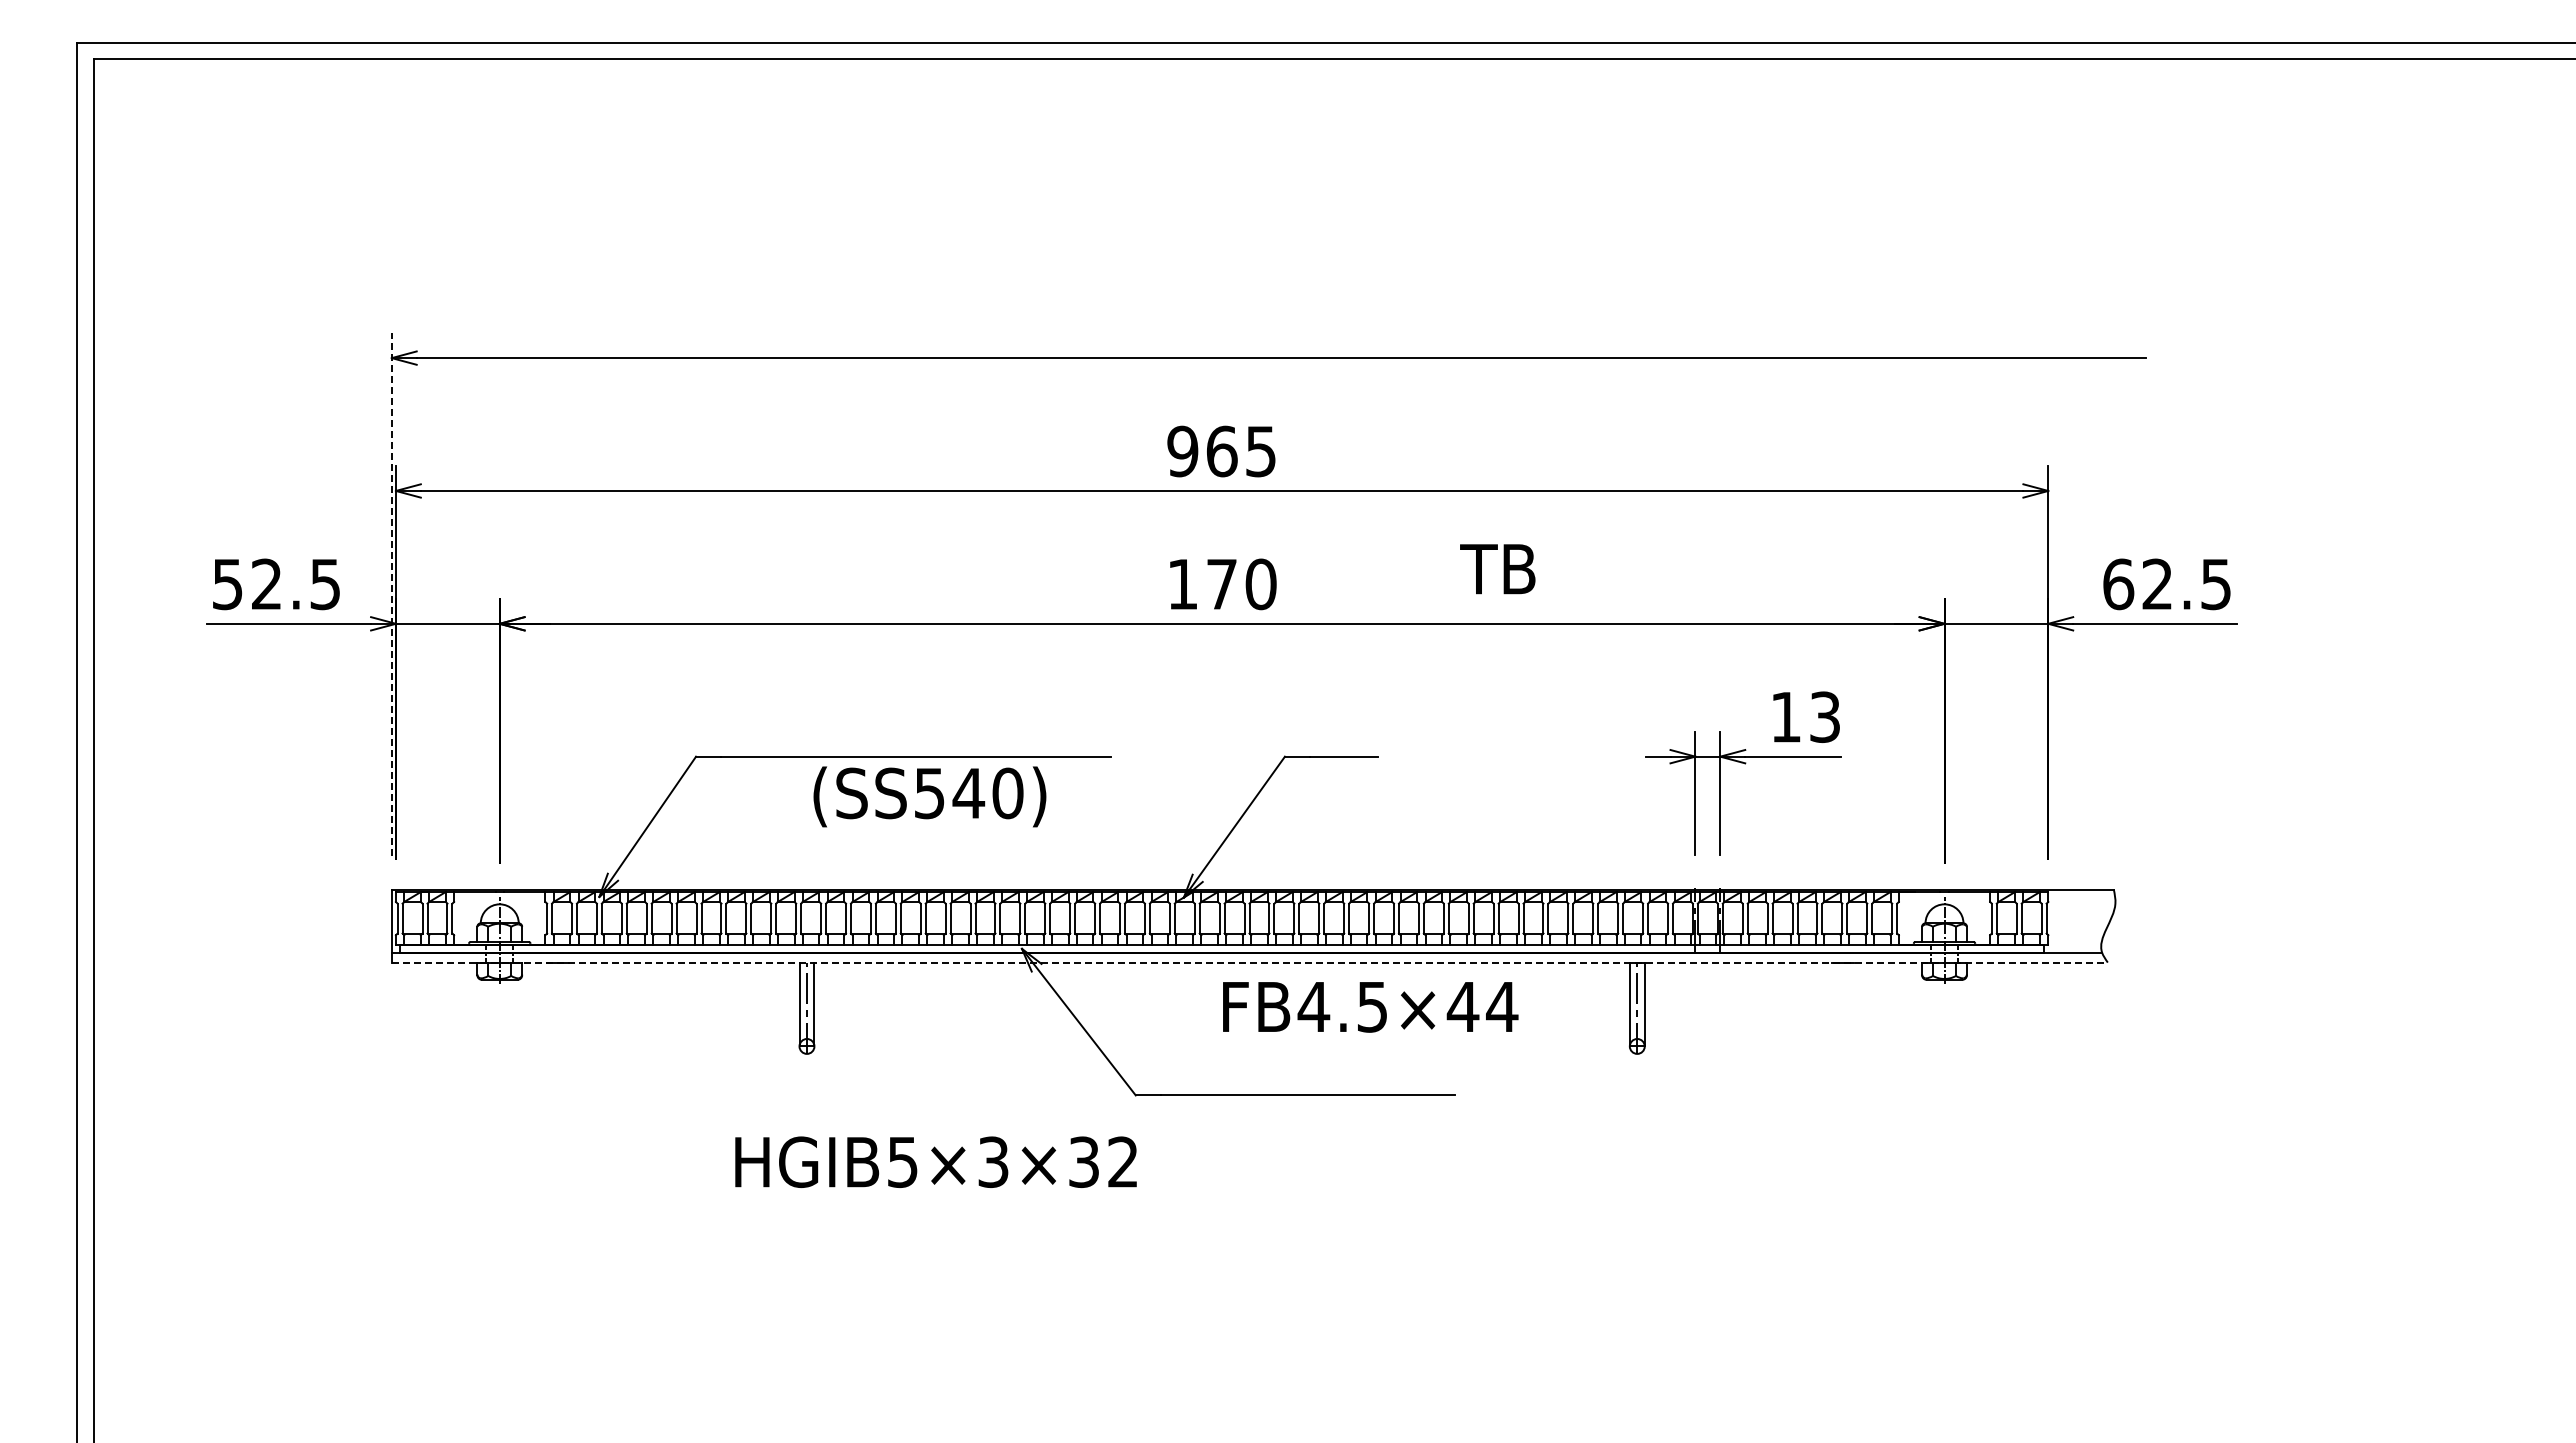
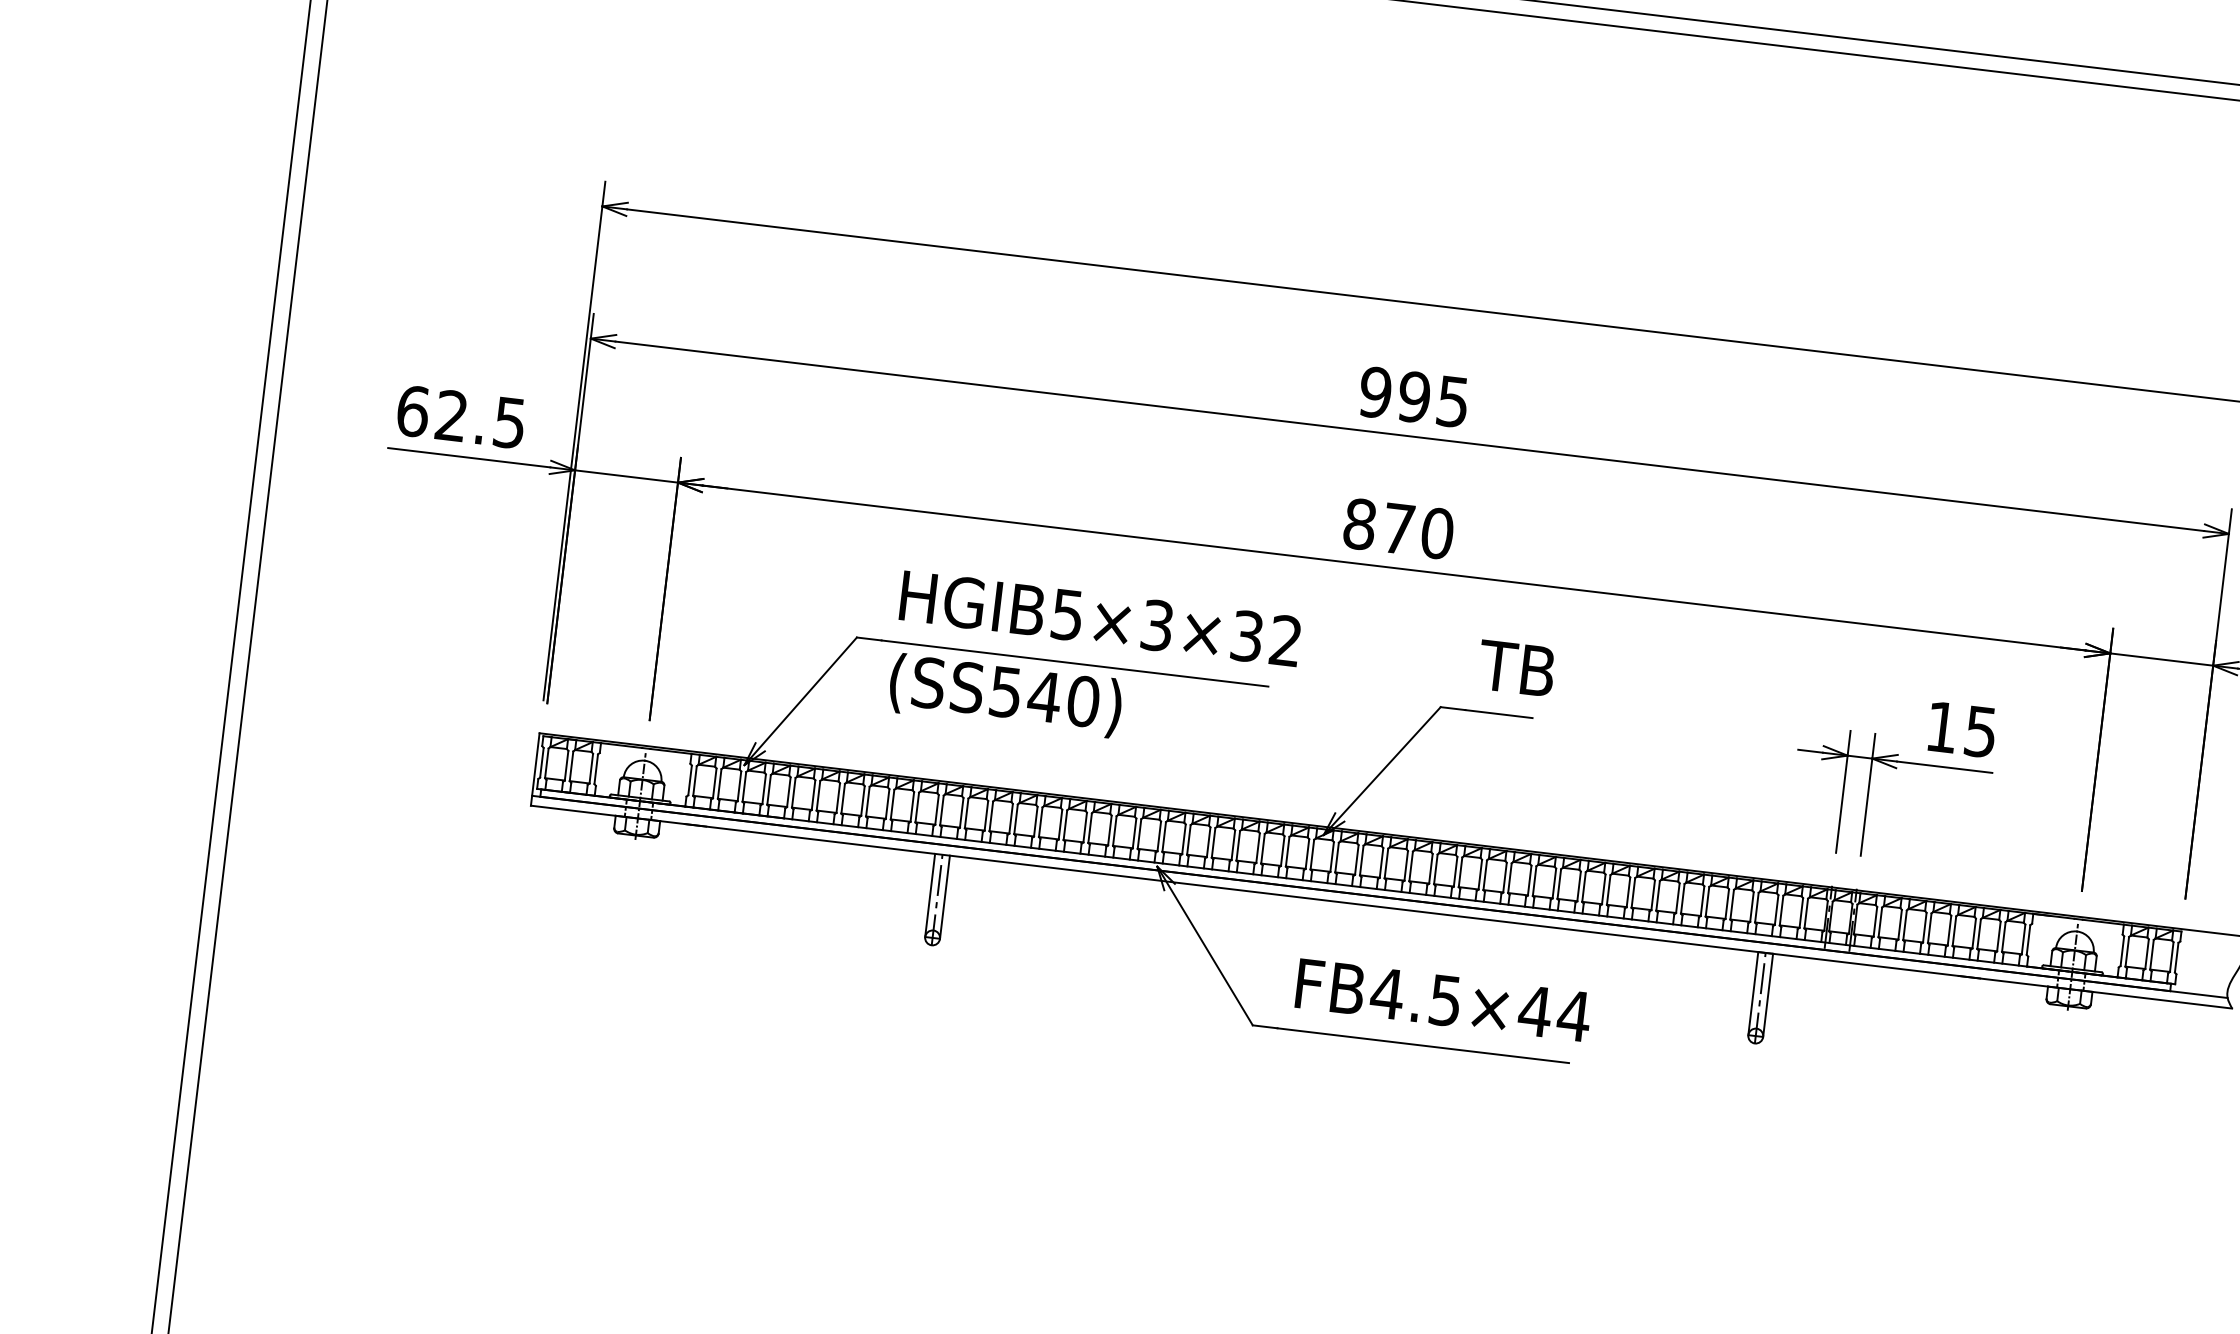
text: (1221, 451) -> (1413, 397), 965 -> 995
text: (1497, 569) -> (1516, 668), moved
text: (227, 584) -> (412, 411), 52.5 -> 62.5
text: (1182, 584) -> (1359, 524), 170 -> 870
line: (391, 594) -> (574, 440), dashed -> solid
text: (1825, 716) -> (1981, 731), 13 -> 15
text: (929, 796) -> (1005, 695), moved
line: (1250, 962) -> (1382, 907), dashed -> solid
text: (1370, 1007) -> (1443, 1000), moved
text: (935, 1161) -> (1099, 618), moved

